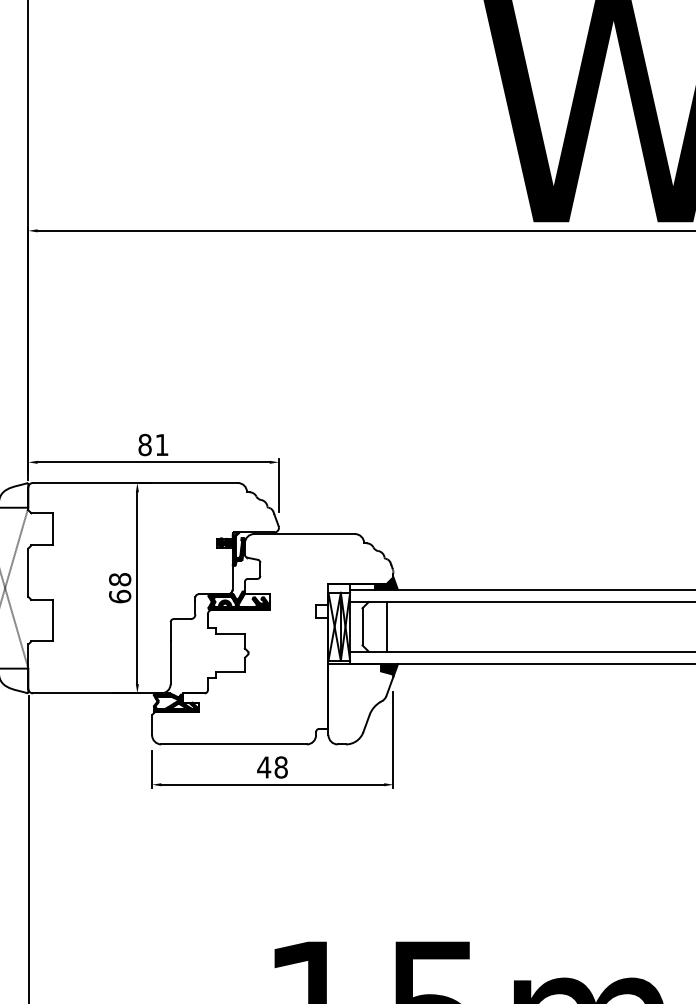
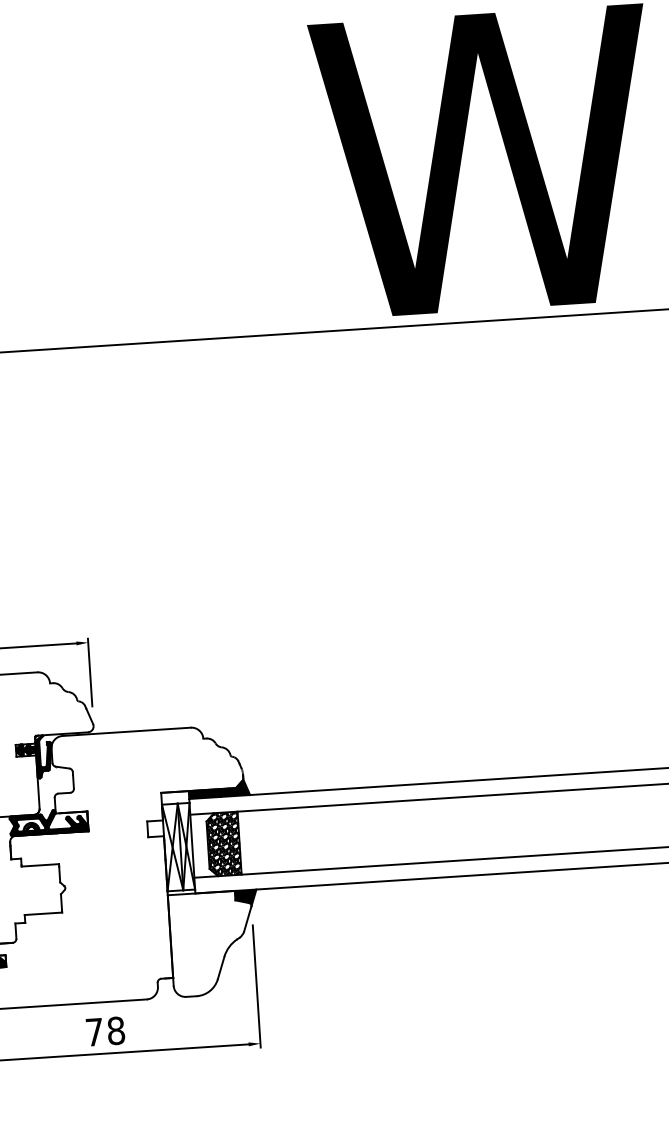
hatch: (362, 586) -> (204, 793), added
hatch: (374, 626) -> (223, 843), added
text: (264, 767) -> (94, 1032), 48 -> 78

